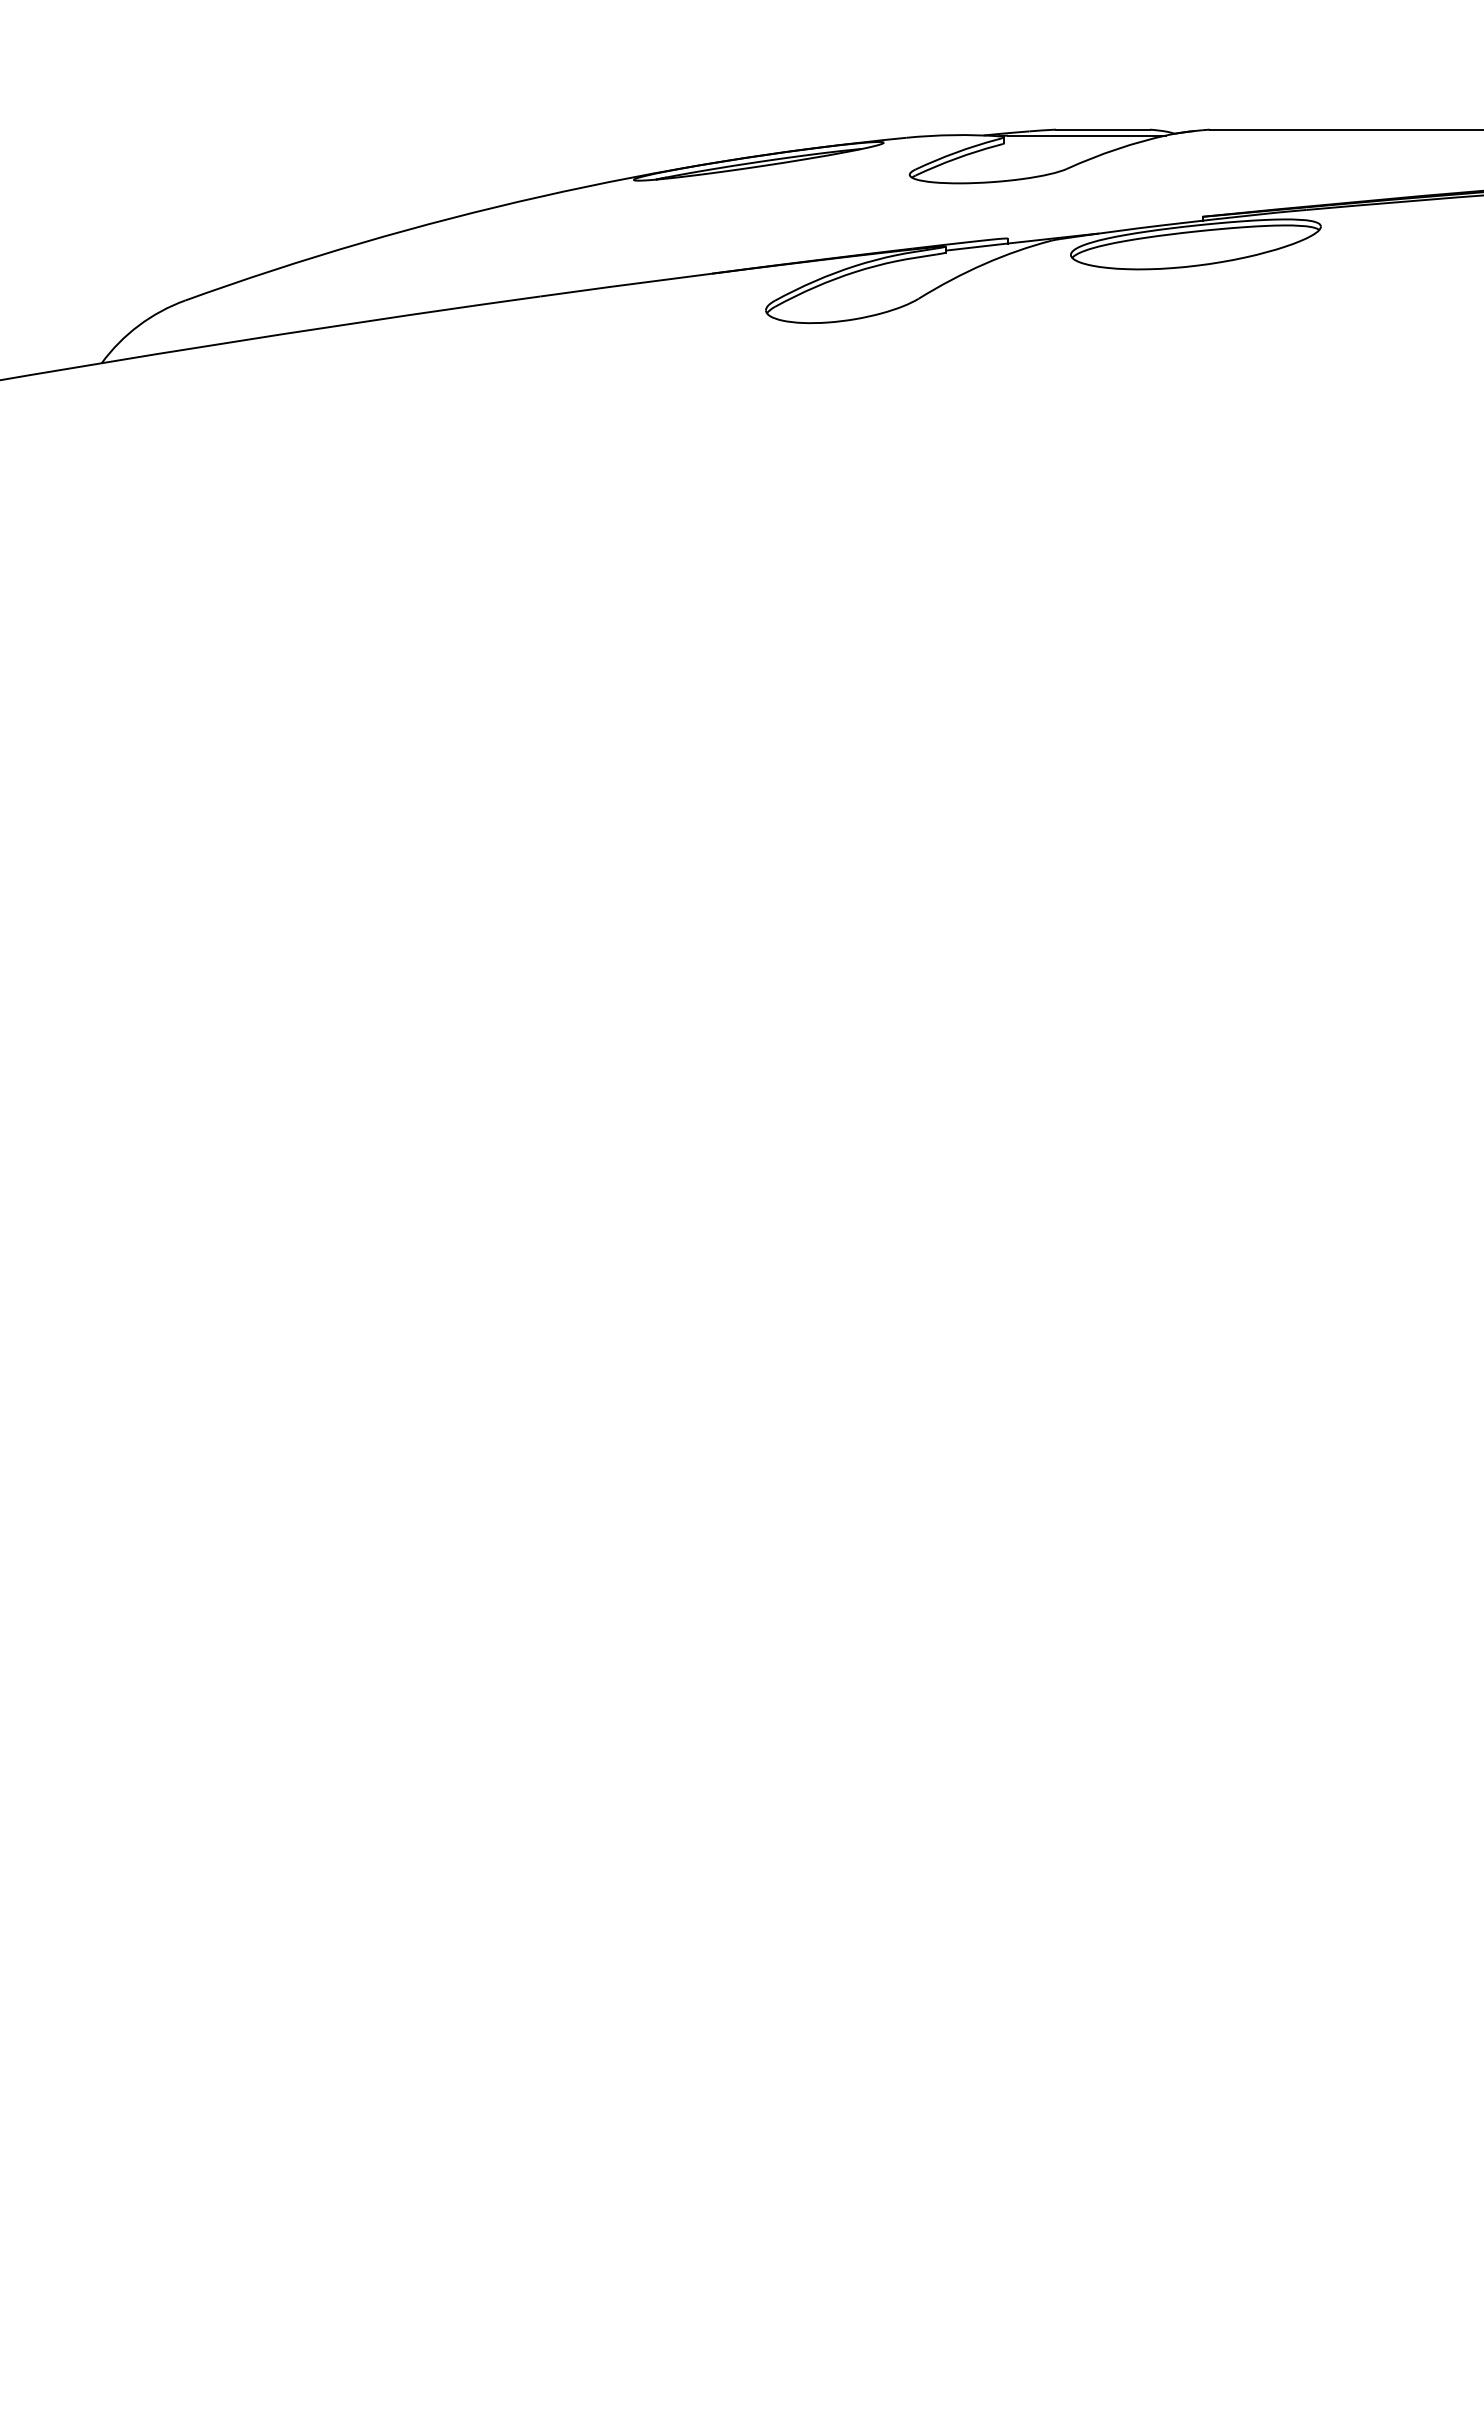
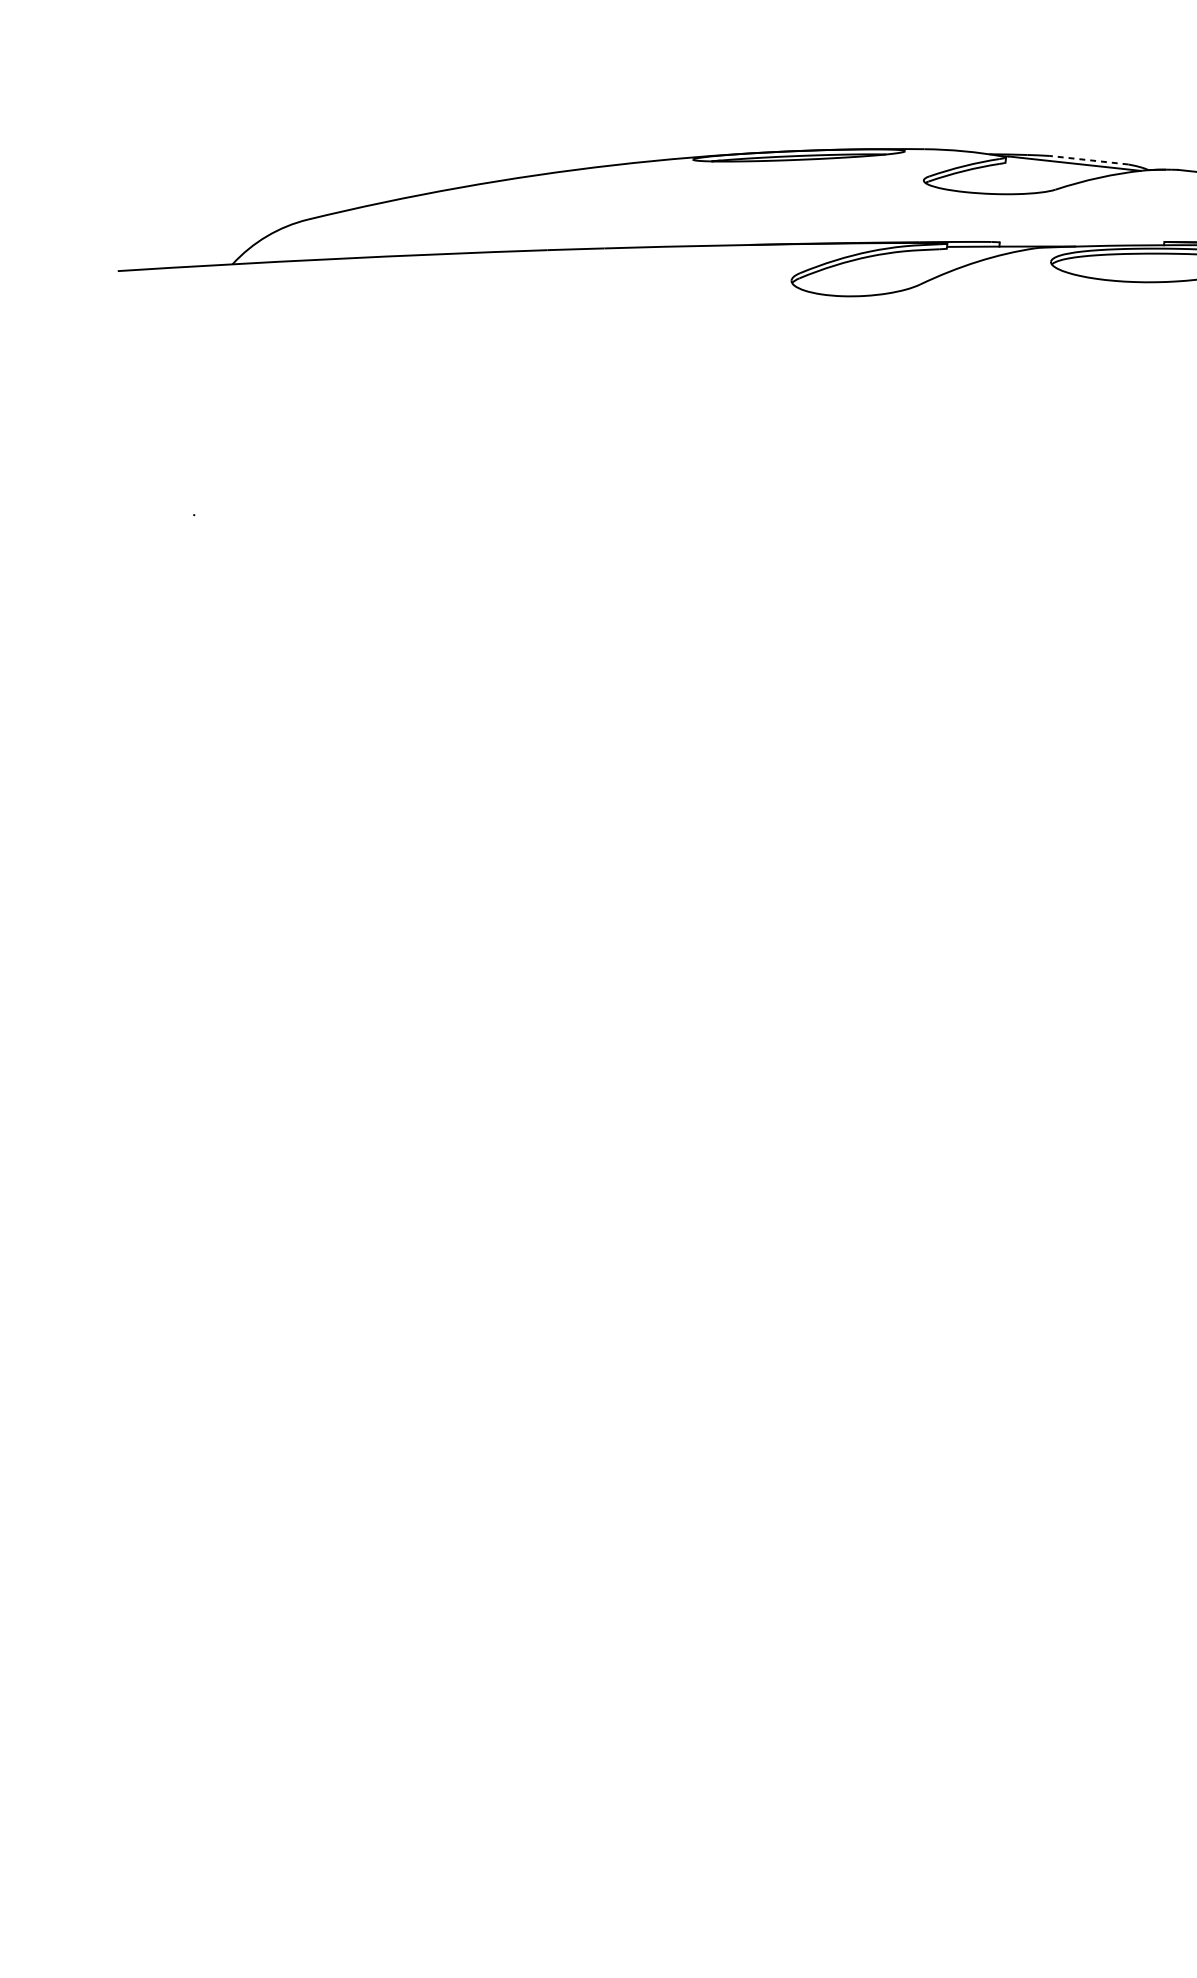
line: (1102, 129) -> (1088, 160), solid -> dashed

